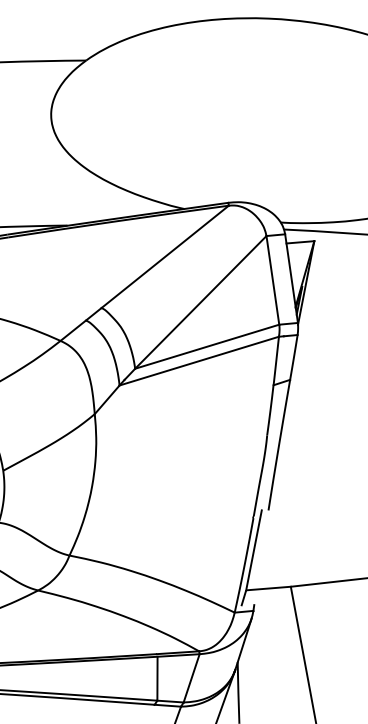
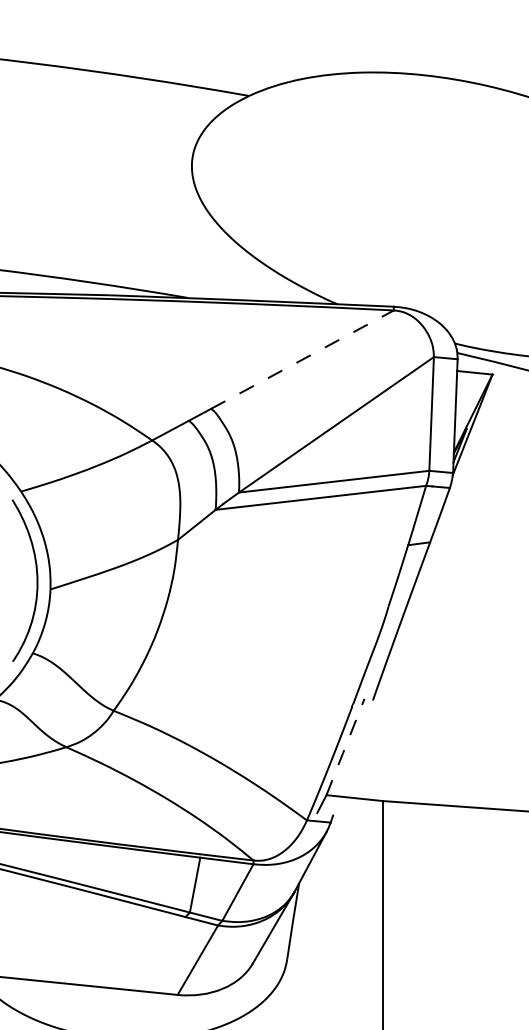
line: (165, 256) -> (302, 359), solid -> dashed
line: (254, 550) -> (345, 747), solid -> dashed

